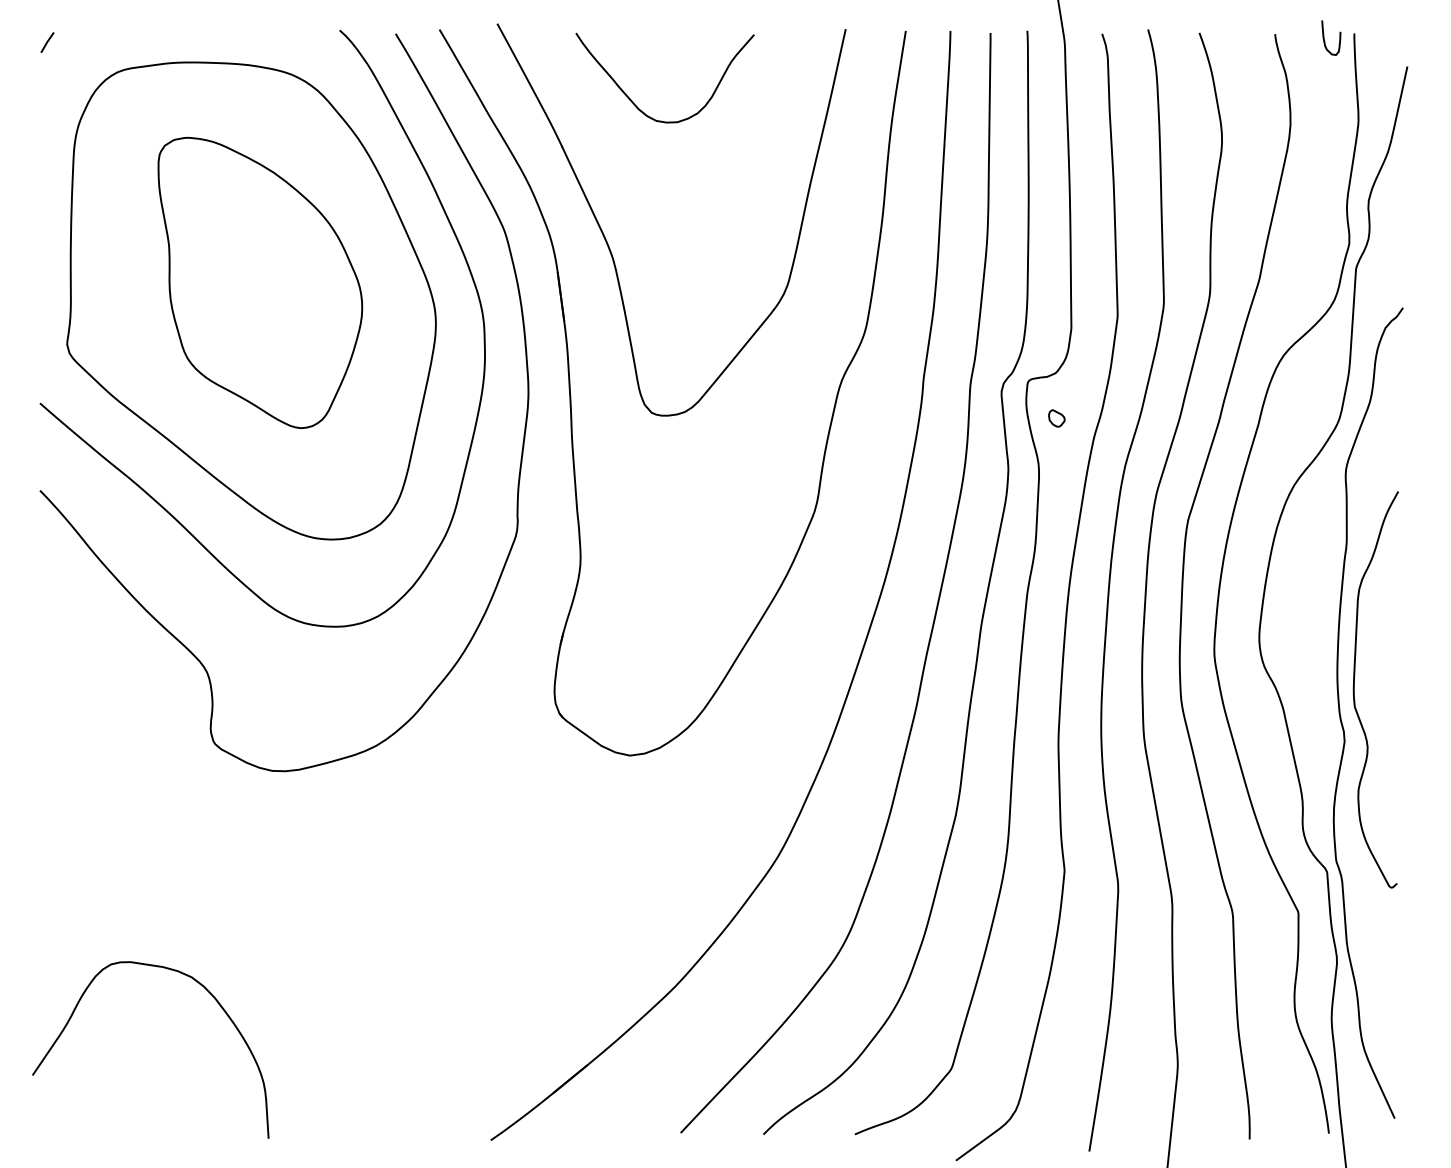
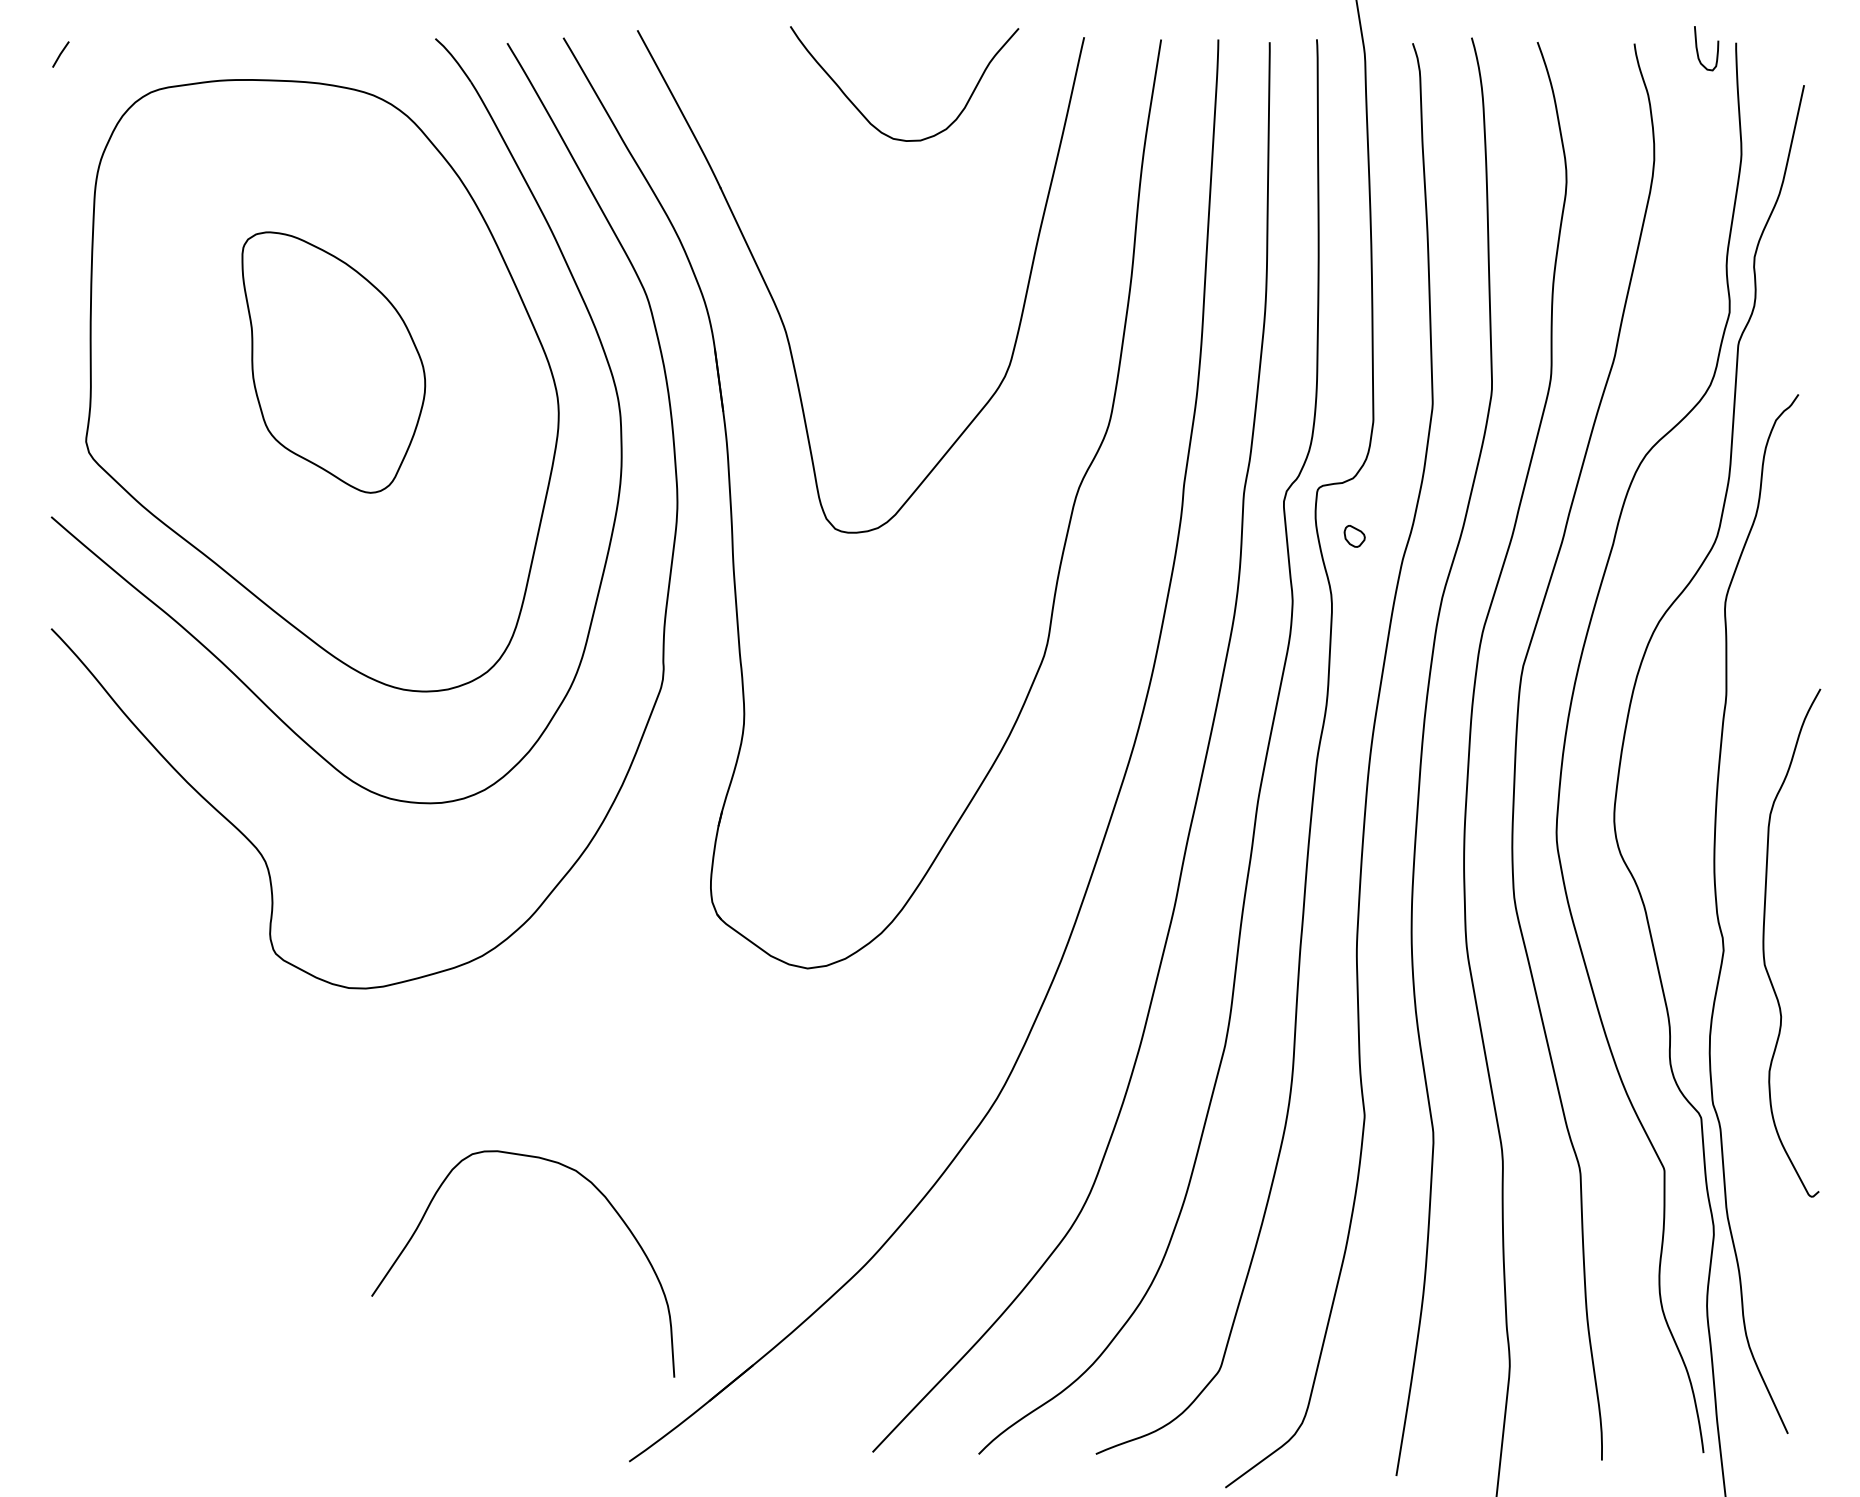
curve: (636, 105) -> (868, 119), moved
part: (260, 282) -> (333, 362), size x0.7
curve: (1354, 689) -> (1764, 942), moved
curve: (207, 991) -> (596, 1189), moved

